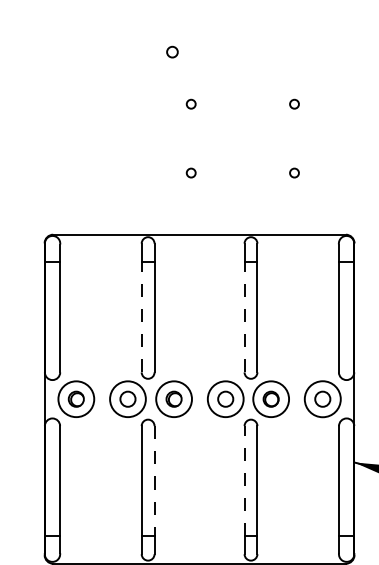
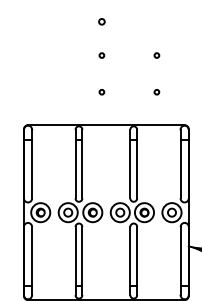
circle: (171, 51) -> (101, 21), moved
line: (141, 316) -> (75, 168), dashed -> solid
line: (244, 316) -> (130, 168), dashed -> solid
line: (244, 479) -> (130, 255), dashed -> solid
line: (154, 481) -> (82, 256), dashed -> solid

